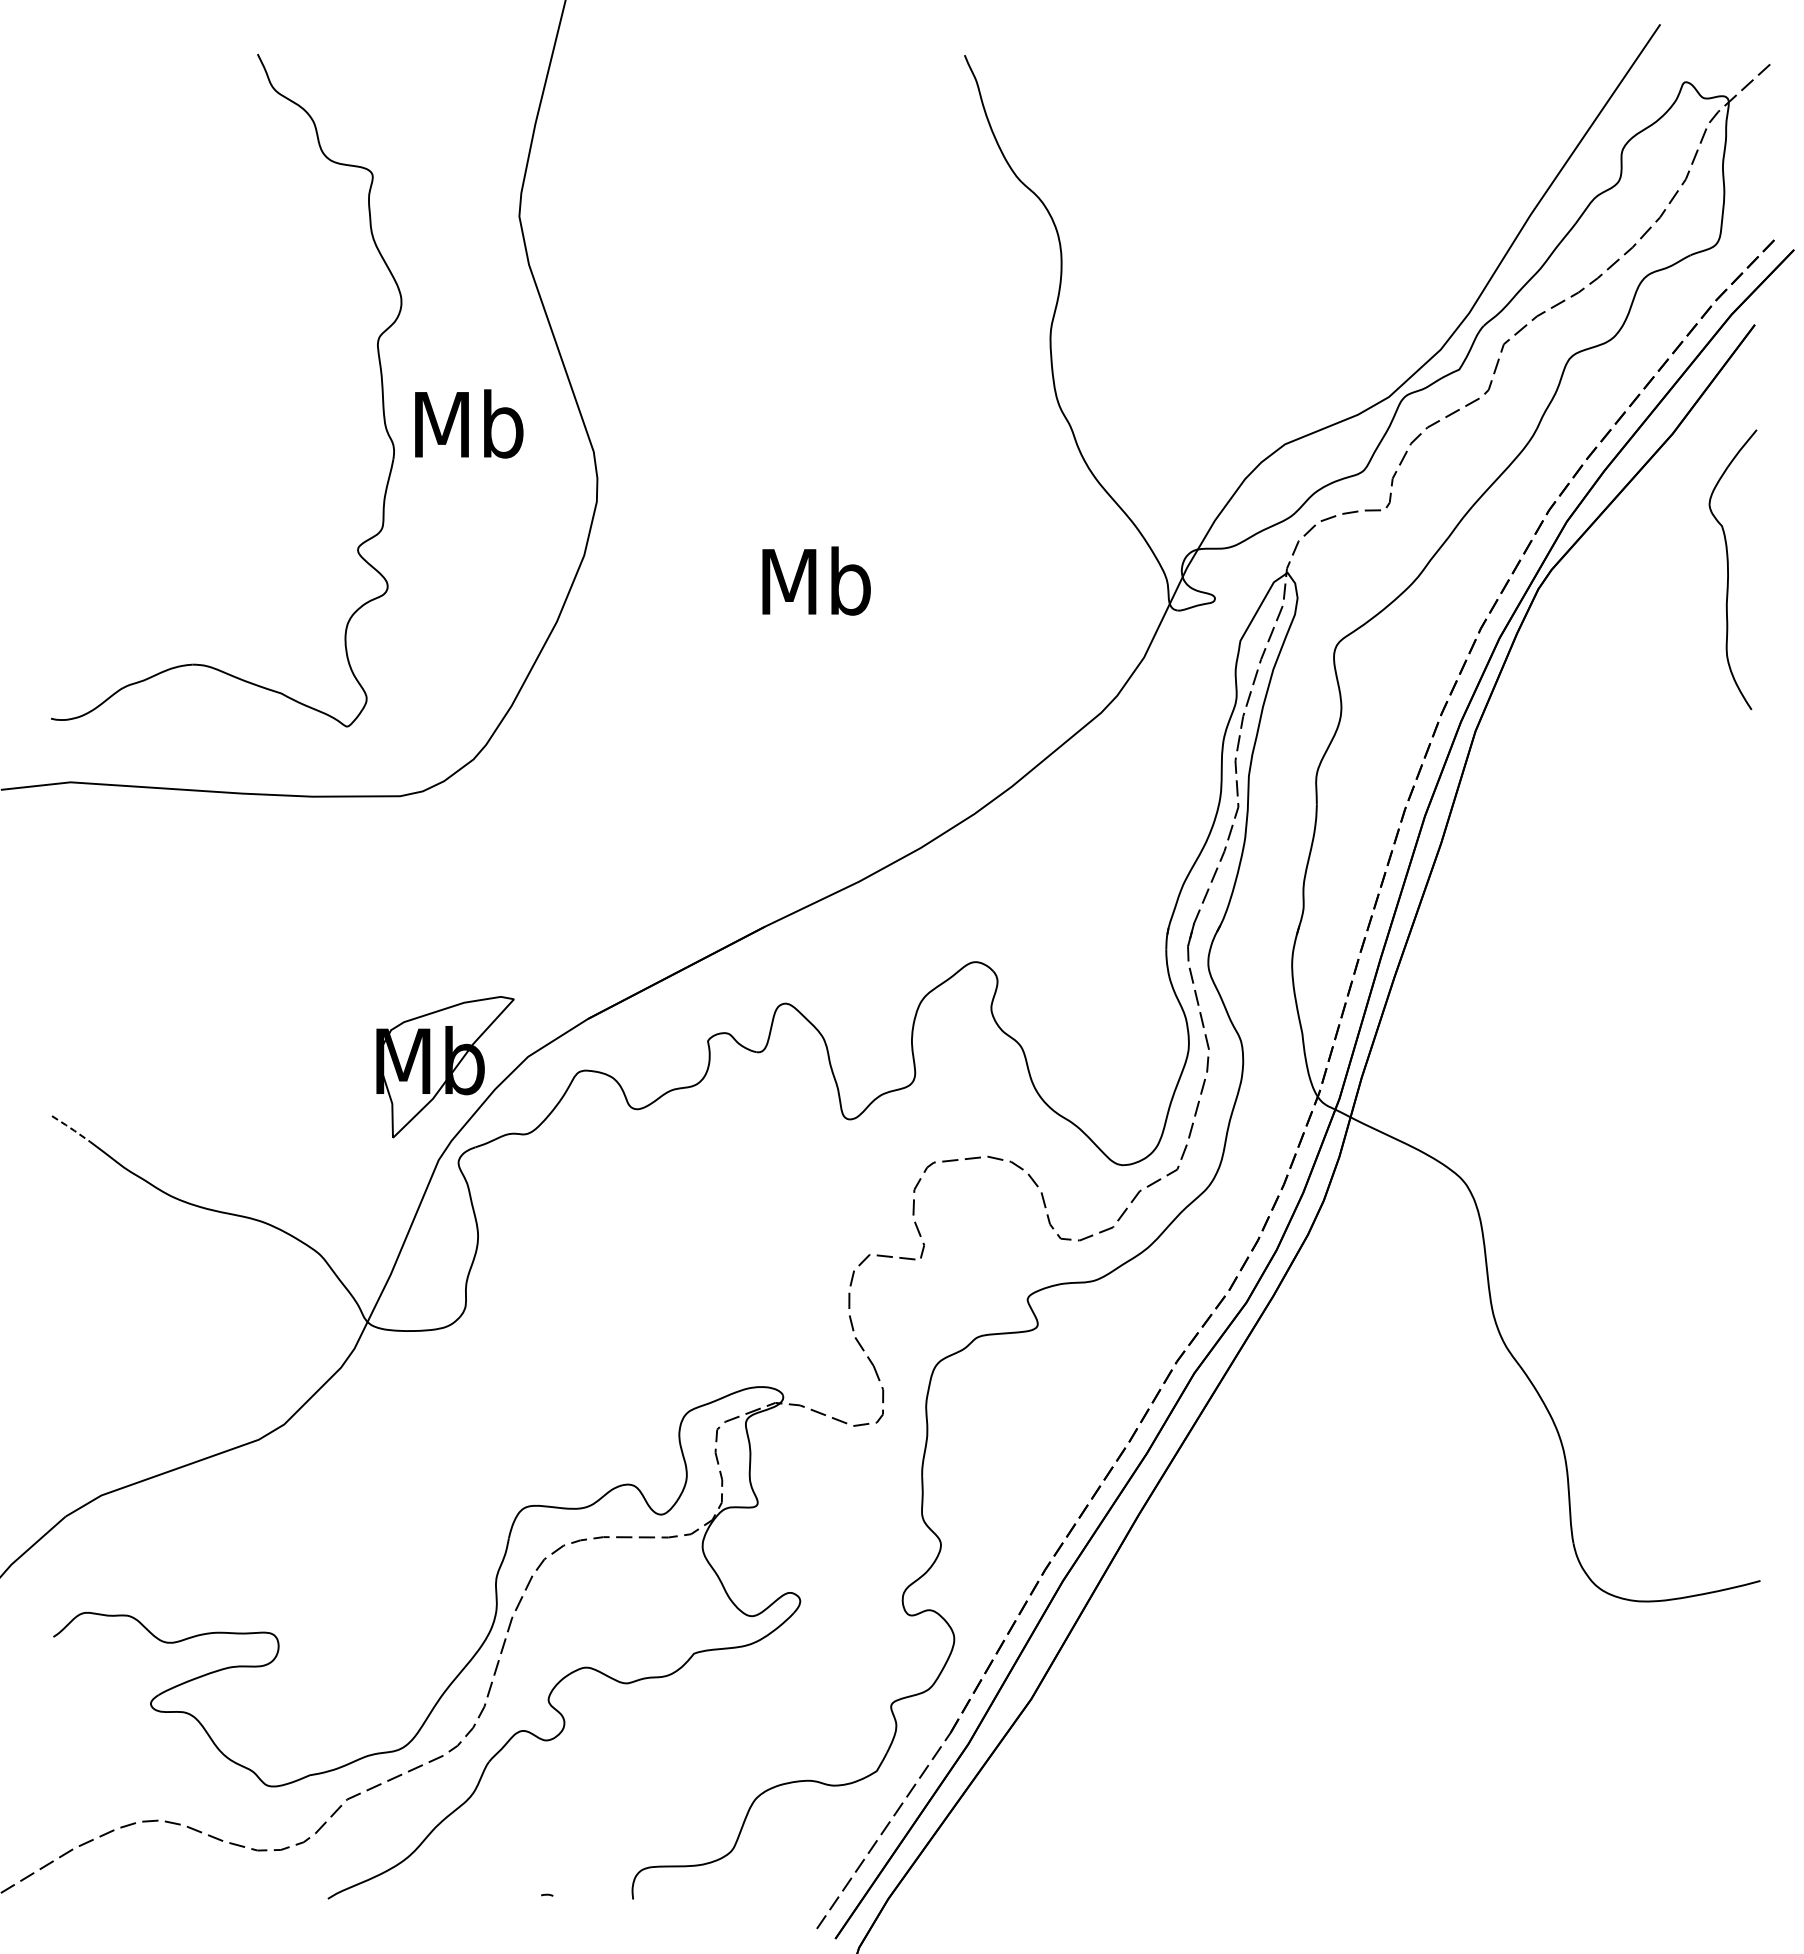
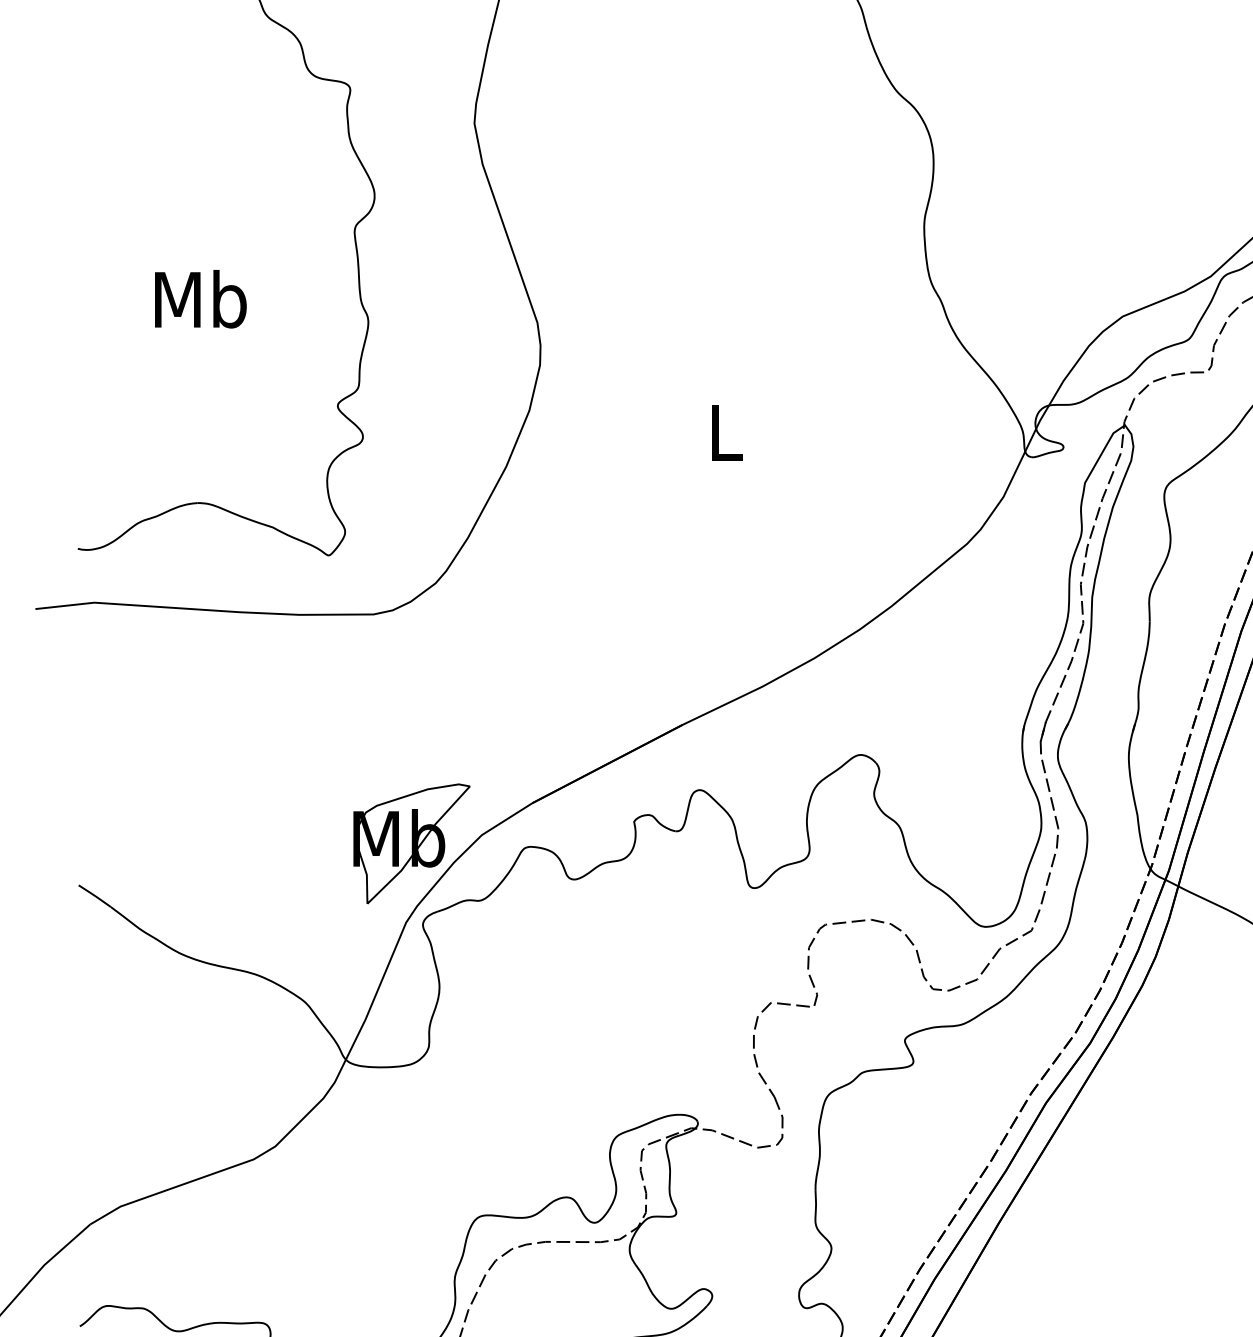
text: (469, 423) -> (201, 298), moved
text: (816, 580) -> (726, 431), Mb -> L
line: (71, 1128) -> (95, 895), dashed -> solid

